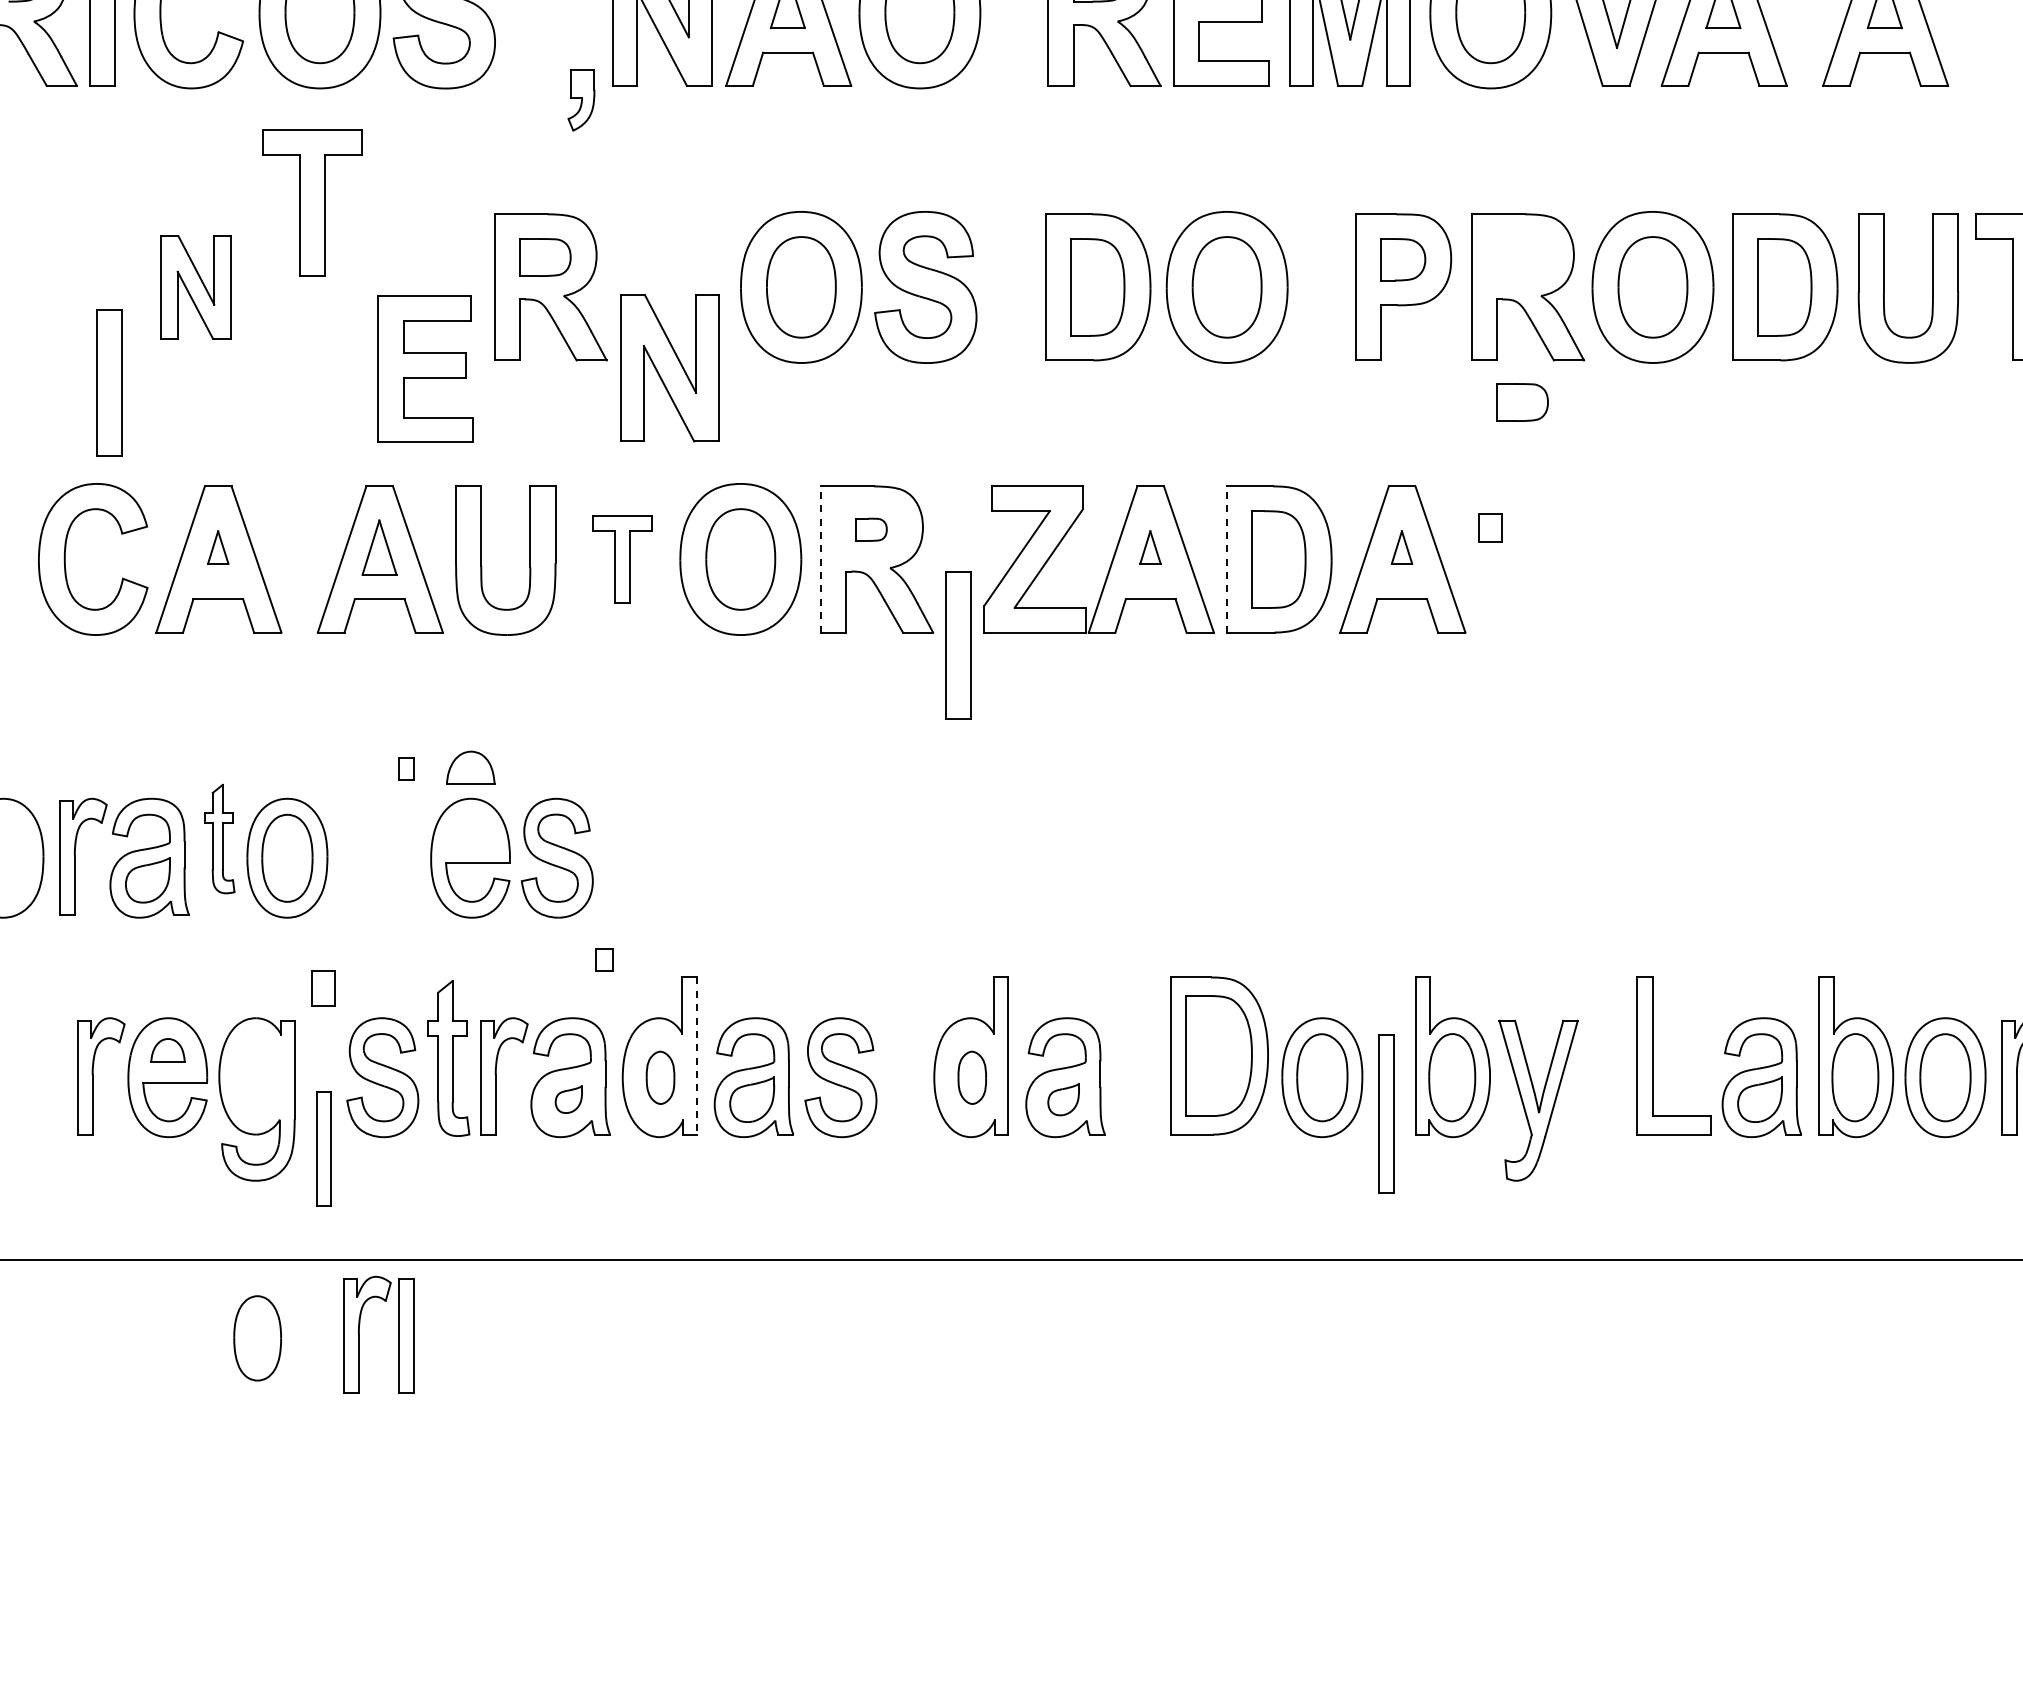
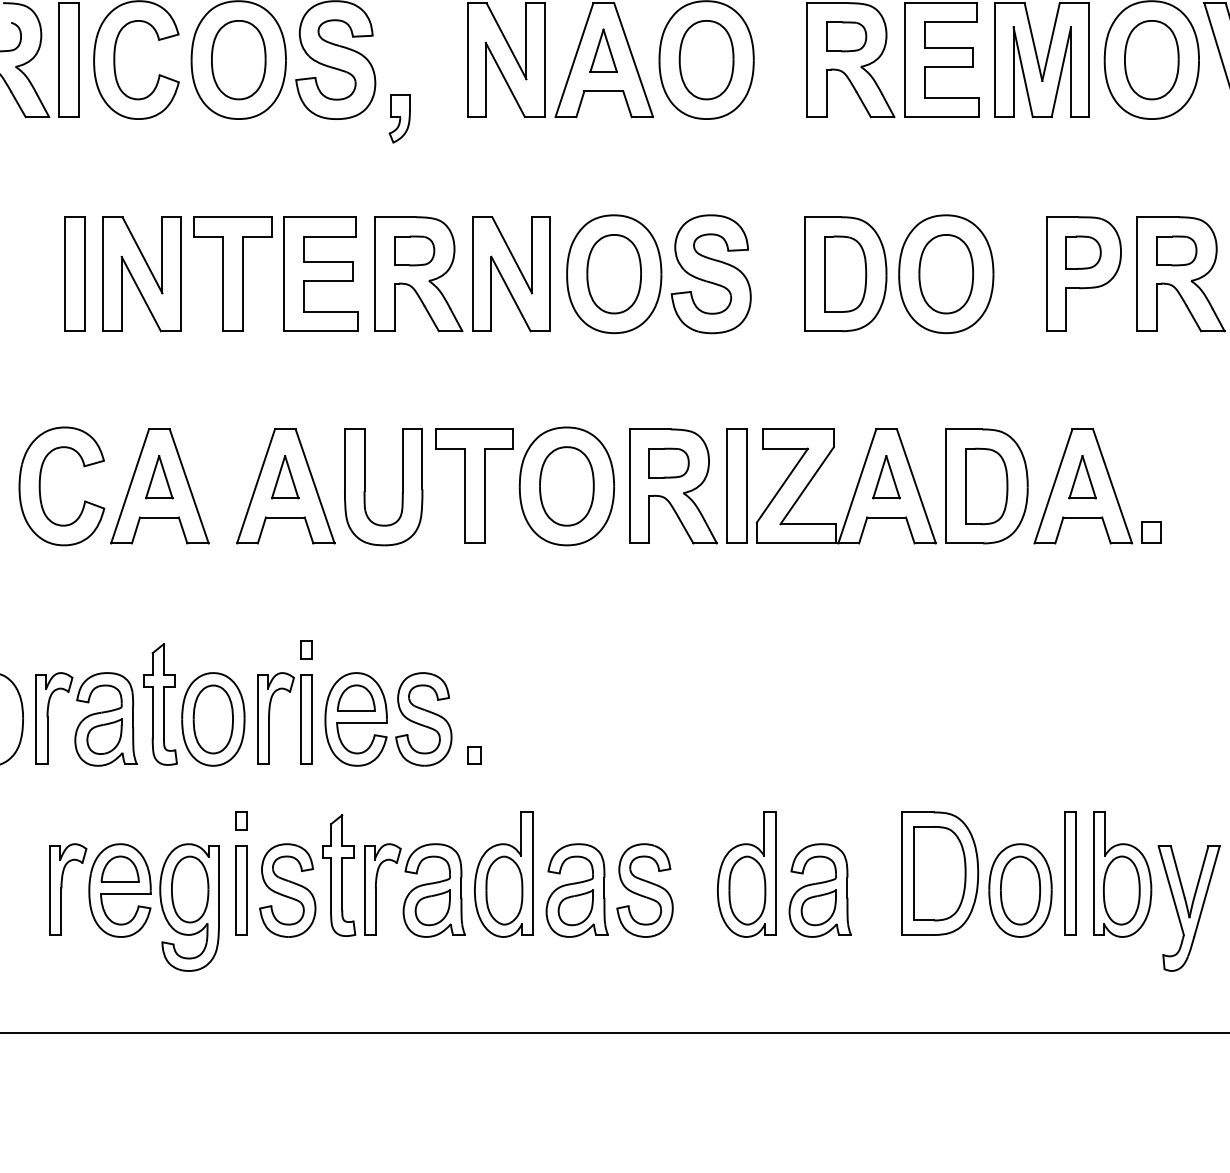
part: (581, 100) -> (399, 119), moved
part: (312, 202) -> (232, 273), moved
part: (195, 287) -> (141, 274), size x1.43
part: (425, 368) -> (321, 273), moved
part: (669, 368) -> (511, 274), moved
part: (109, 382) -> (74, 273), moved
part: (1522, 402) -> (1176, 250), moved
part: (1490, 527) -> (1151, 532), moved
part: (871, 529) -> (668, 463), size x1.67
part: (218, 547) -> (159, 477), size x1.67
part: (1150, 547) -> (886, 477), size x1.67
part: (1401, 547) -> (1082, 477), size x1.67
line: (821, 558) -> (629, 485), dashed -> solid
line: (1227, 558) -> (946, 485), dashed -> solid
part: (622, 559) -> (474, 486), size x1.67
part: (958, 645) -> (736, 486), moved
part: (470, 767) -> (356, 697), moved
part: (219, 838) -> (160, 704), size x1.43
part: (604, 959) -> (474, 754), moved
part: (323, 988) -> (241, 821), size x0.62
part: (167, 1050) -> (119, 869), size x1.43
line: (696, 1056) -> (532, 874), dashed -> solid
part: (660, 1077) -> (504, 890), size x1.67
part: (972, 1077) -> (747, 890), size x1.67
part: (568, 1099) -> (432, 907), size x1.67
part: (1063, 1099) -> (818, 907), size x1.43
part: (1386, 1113) -> (1070, 873), moved
part: (323, 1148) -> (241, 890), moved
part: (359, 1334) -> (269, 718), moved
part: (257, 1338) -> (190, 889), moved

